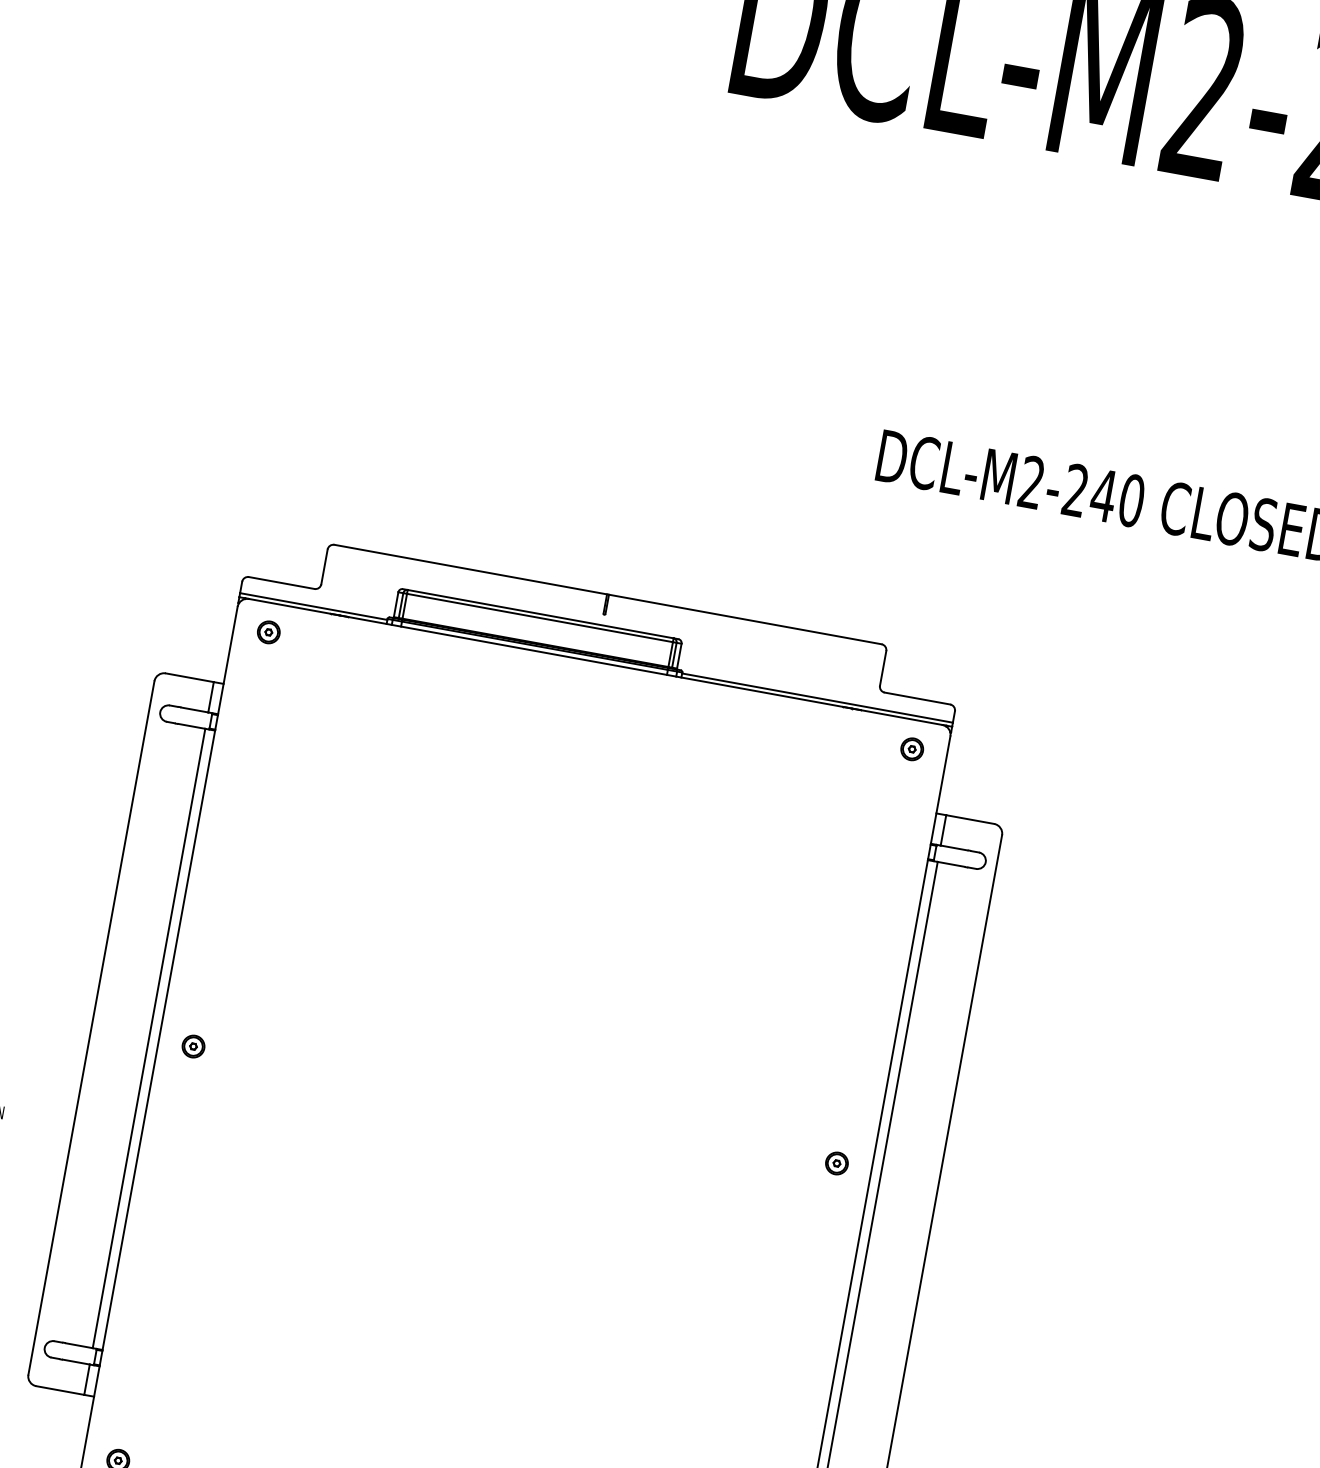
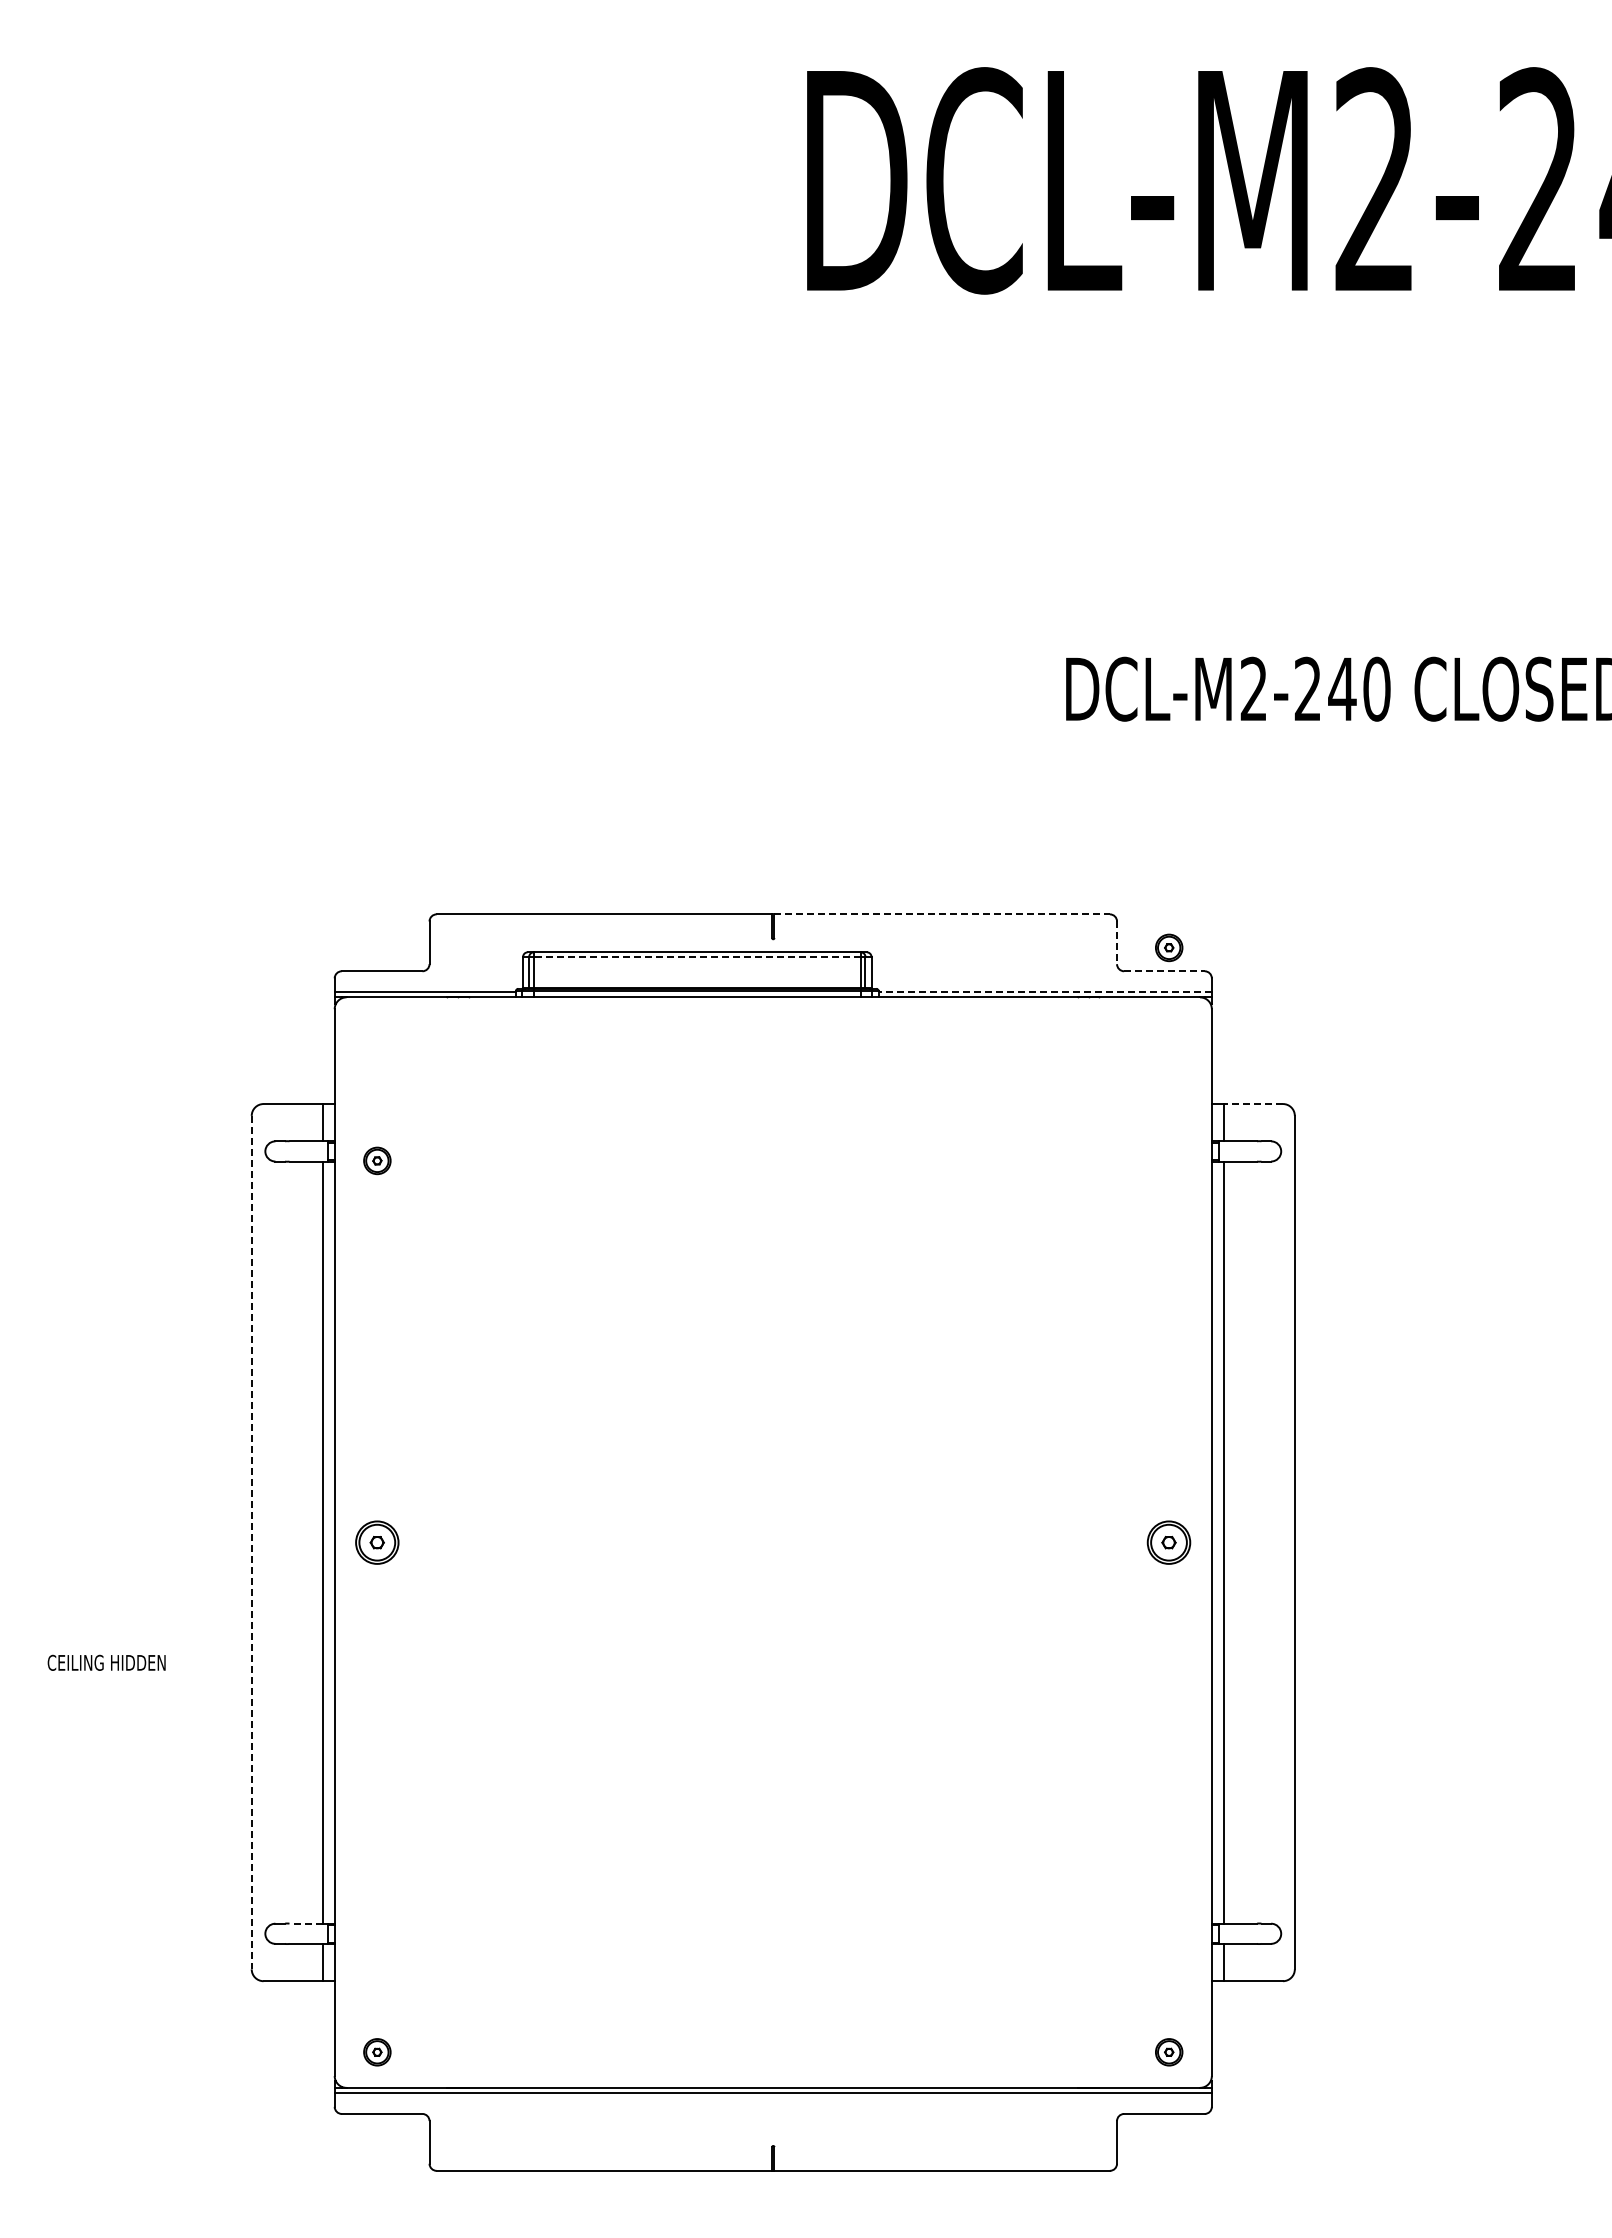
line: (540, 618) -> (697, 957), solid -> dashed
line: (745, 619) -> (942, 914), solid -> dashed
part: (268, 632) -> (377, 1160), moved
line: (883, 669) -> (1117, 943), solid -> dashed
line: (817, 698) -> (1045, 992), solid -> dashed
line: (917, 698) -> (1164, 971), solid -> dashed
part: (912, 749) -> (1169, 947), moved
line: (970, 819) -> (1253, 1104), solid -> dashed
line: (91, 1027) -> (251, 1542), solid -> dashed
part: (193, 1046) -> (377, 1542), size x1.6
part: (837, 1163) -> (1169, 1542), size x1.6
line: (79, 1345) -> (306, 1923), solid -> dashed

